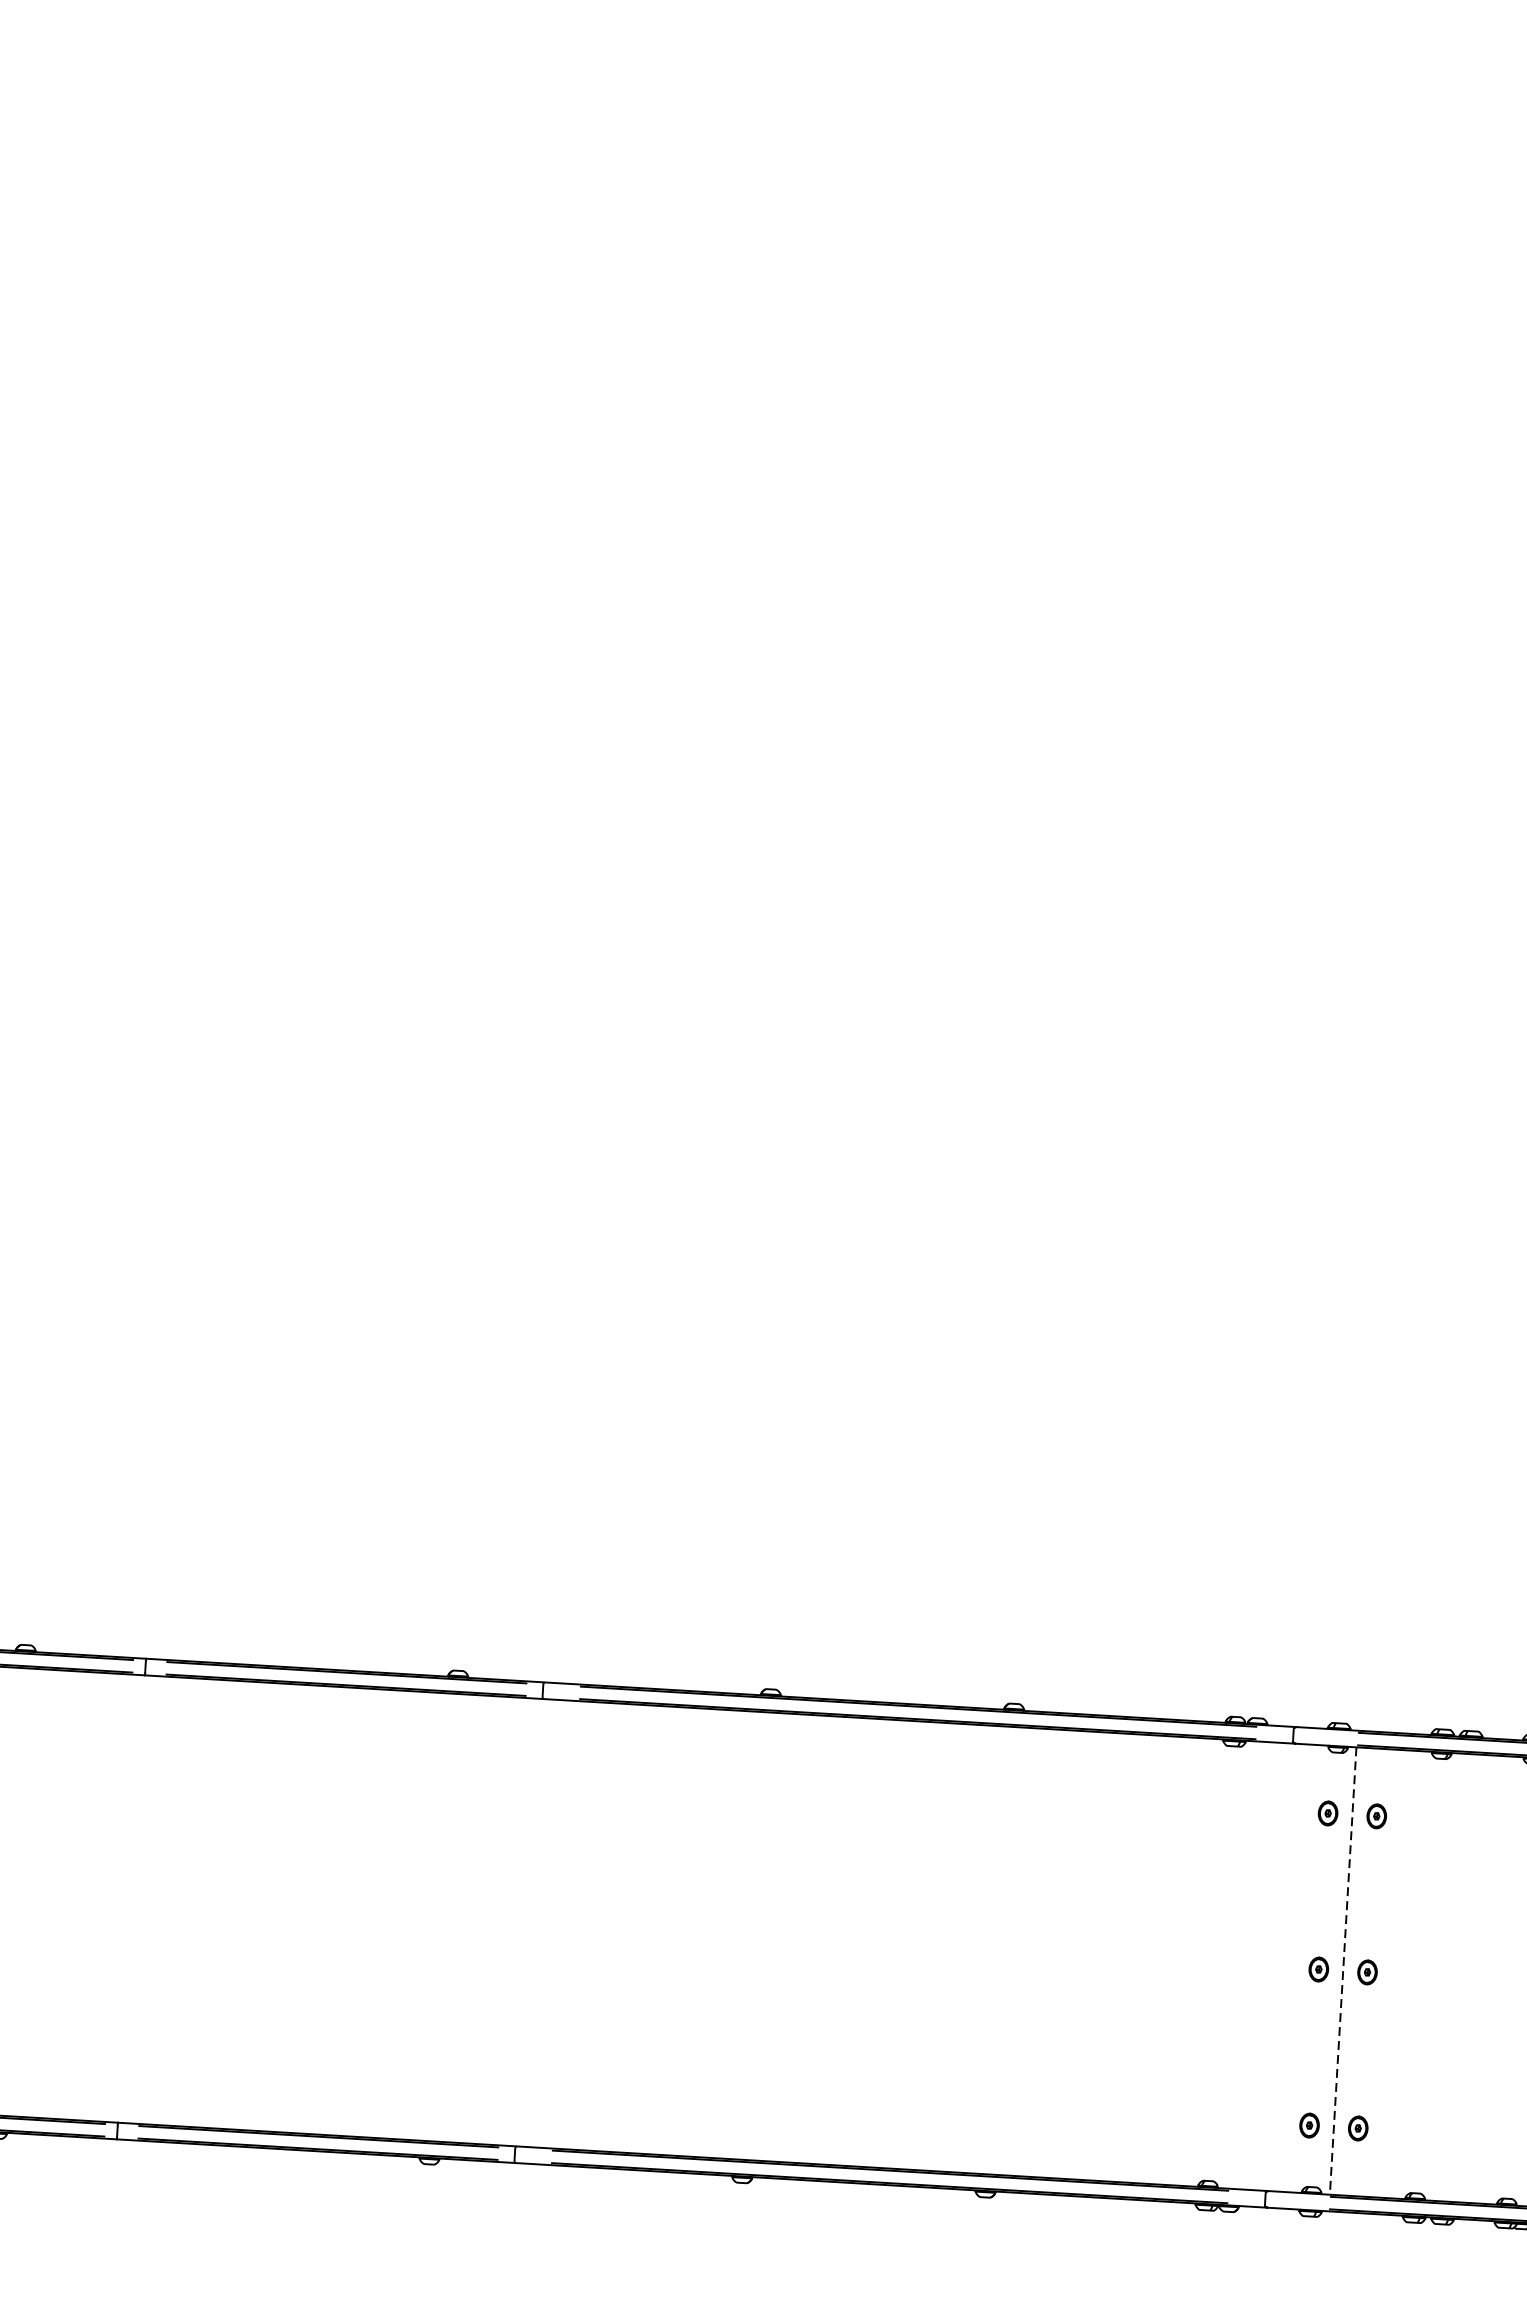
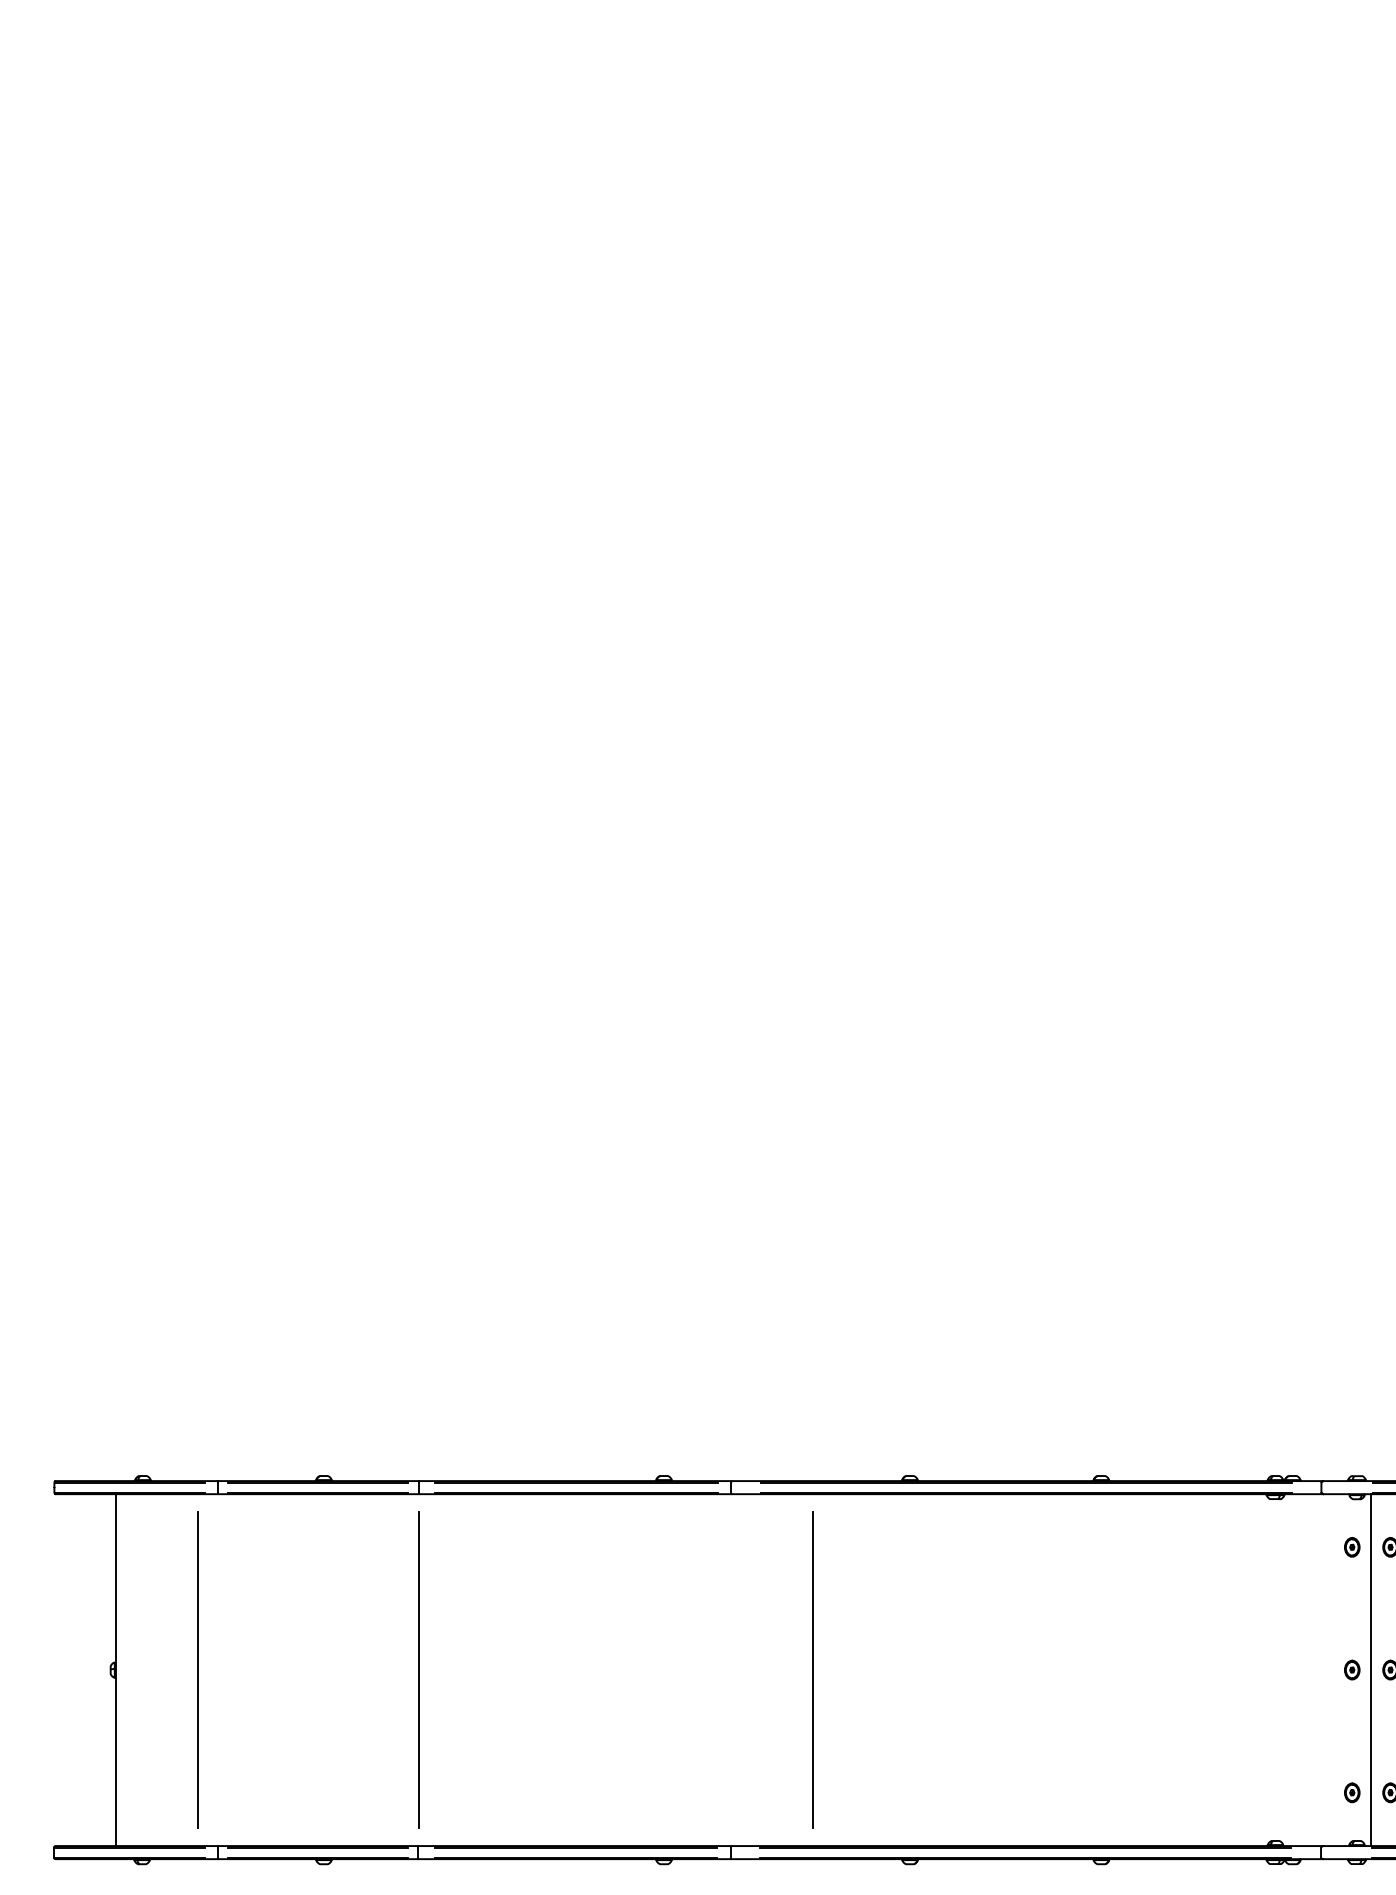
line: (131, 1898) -> (418, 1669), added
line: (633, 1928) -> (813, 1669), added
line: (1343, 1971) -> (1371, 1670), dashed -> solid

